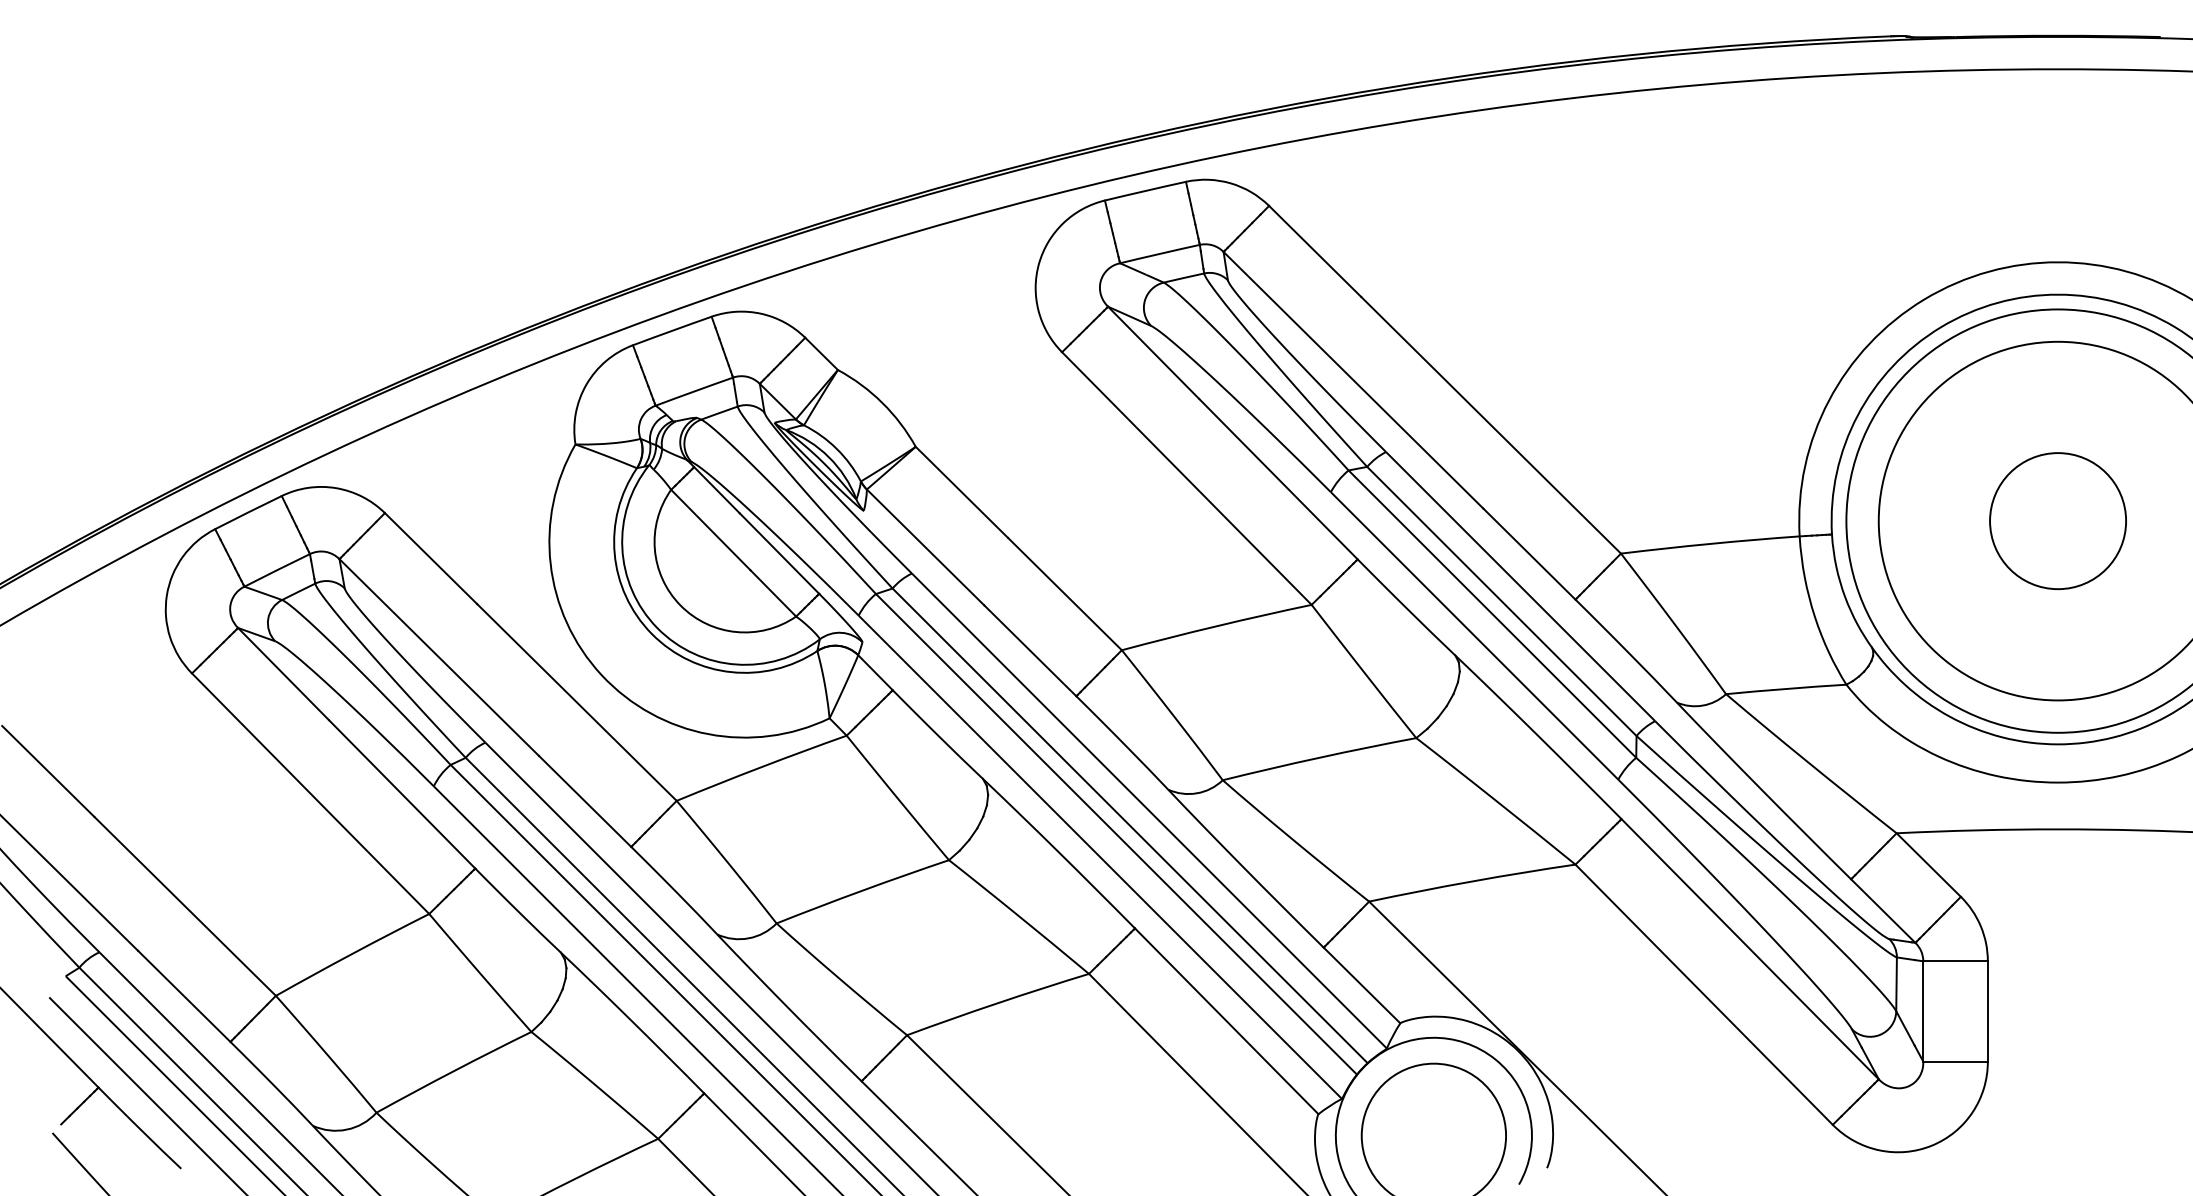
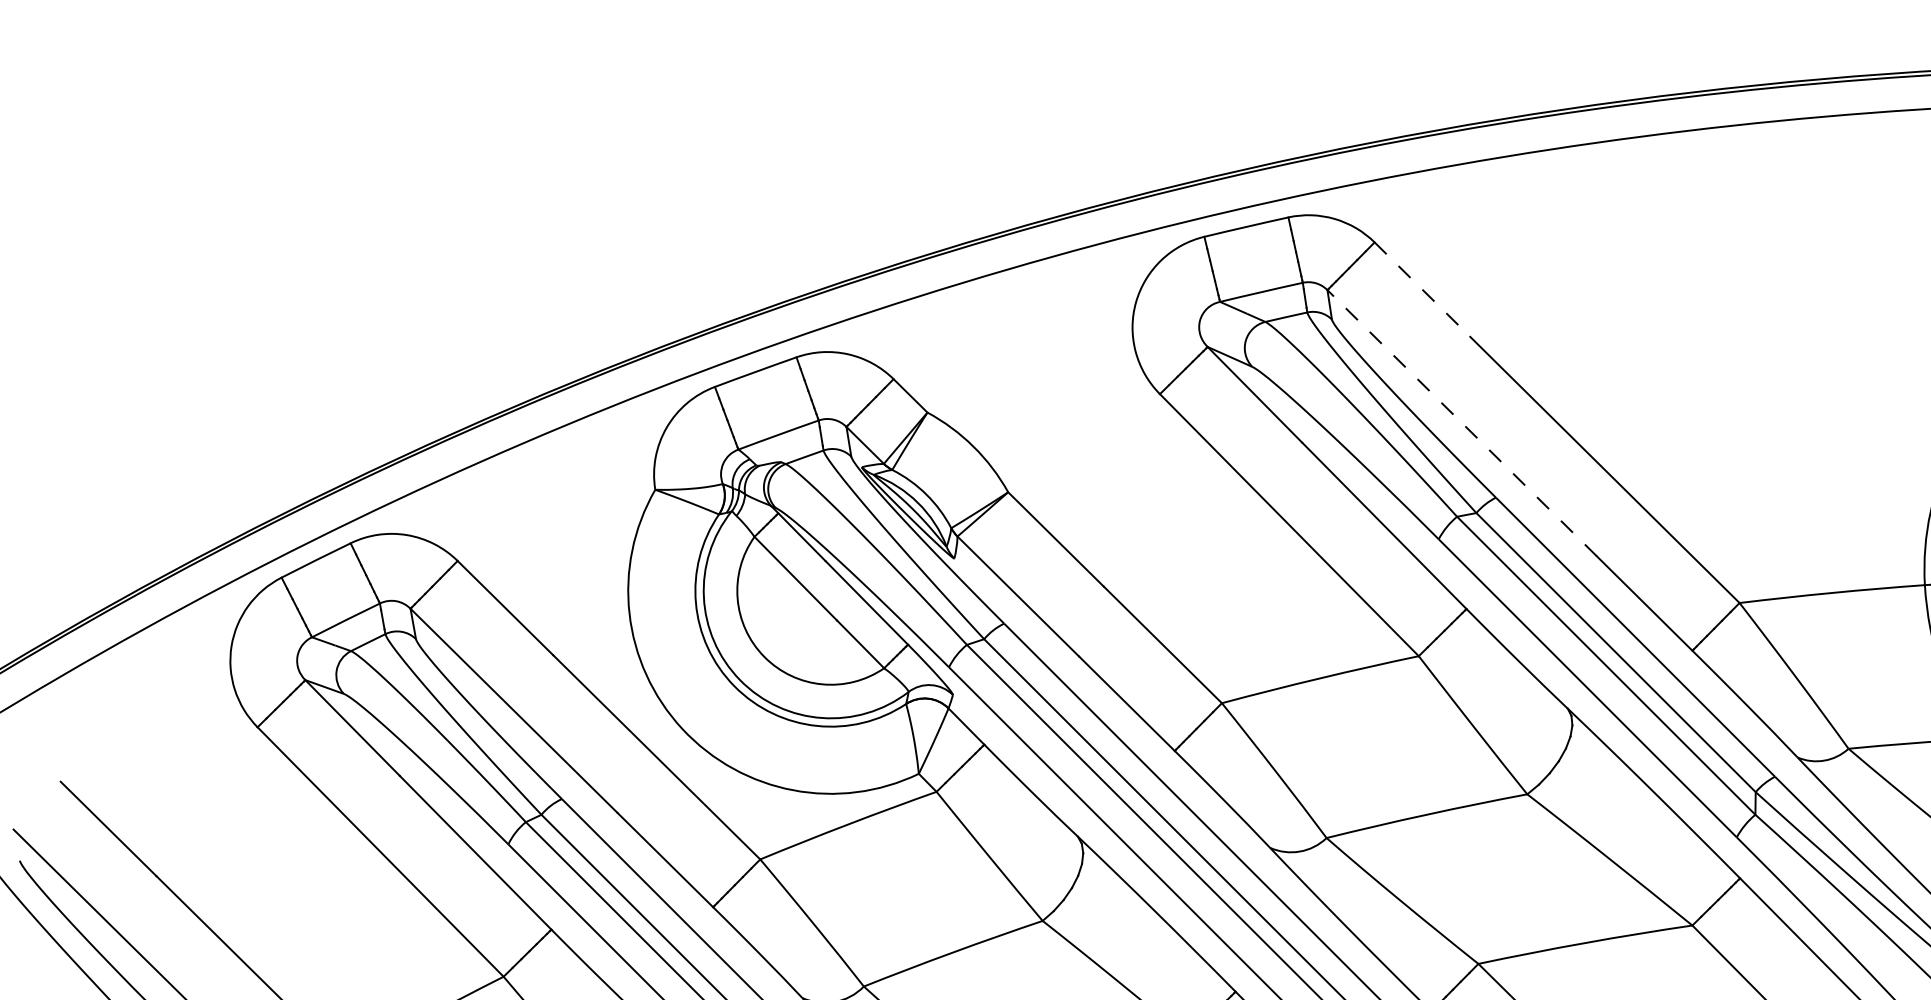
line: (1315, 251) -> (1422, 289), solid -> dashed
line: (1353, 380) -> (1462, 423), solid -> dashed

